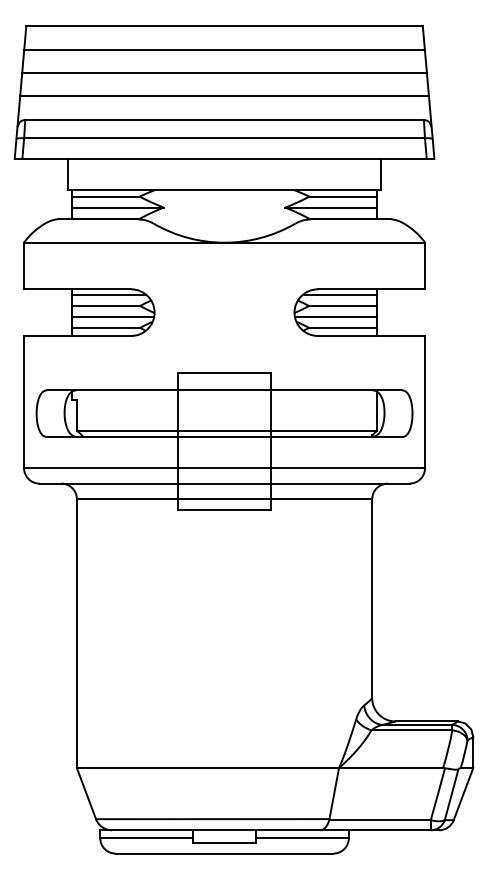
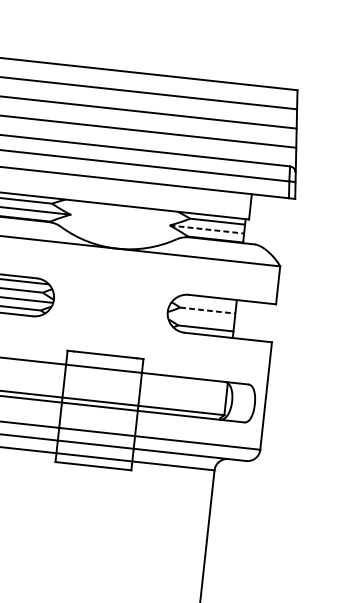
line: (331, 207) -> (207, 229), solid -> dashed
line: (339, 295) -> (205, 301), removed
line: (342, 305) -> (207, 310), solid -> dashed
line: (335, 317) -> (200, 319), removed

